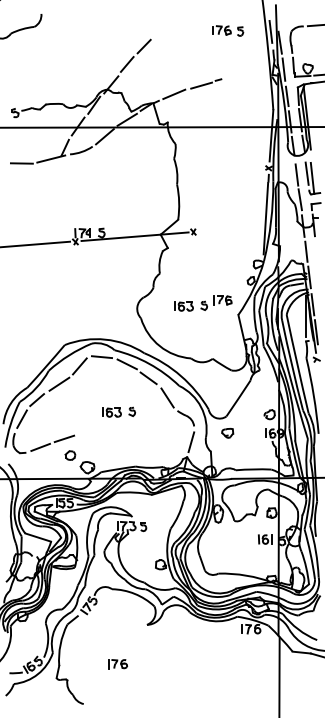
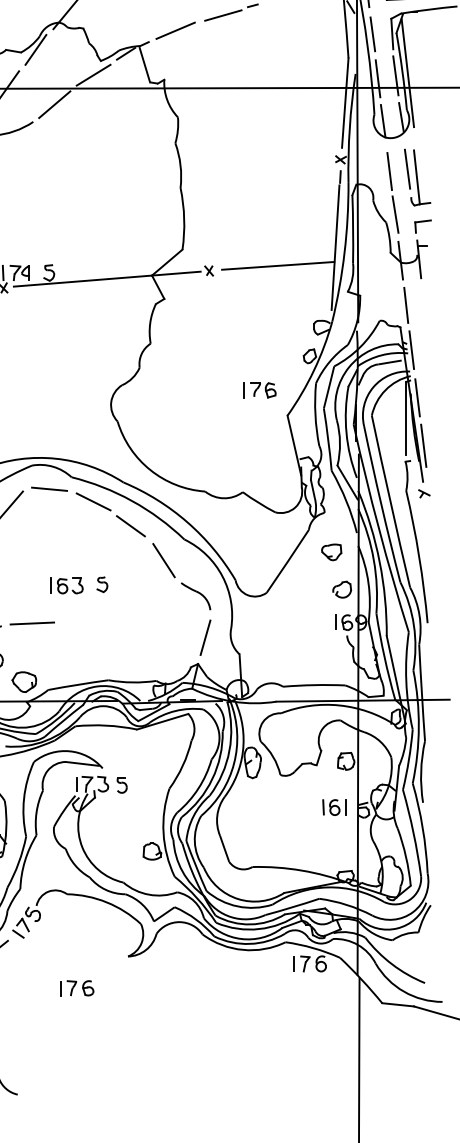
line: (232, 228) -> (277, 264), added
part: (190, 305) -> (203, 399), removed
line: (91, 433) -> (31, 622), added
part: (227, 433) -> (331, 552), moved
part: (117, 664) -> (76, 988), moved

